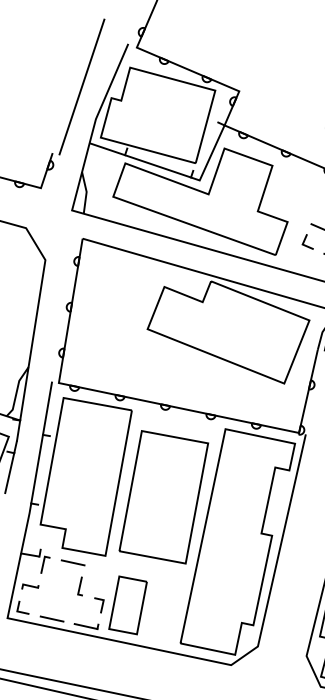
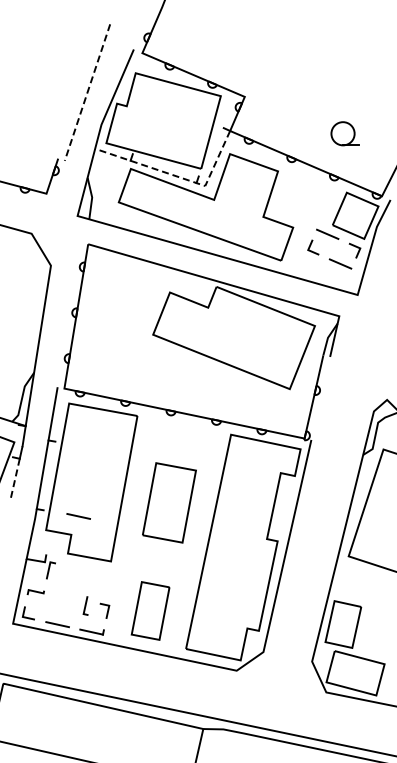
line: (81, 86) -> (87, 92), solid -> dashed
line: (172, 171) -> (178, 177), solid -> dashed
line: (9, 473) -> (15, 479), solid -> dashed
part: (163, 496) -> (169, 502), size x0.6
line: (72, 562) -> (78, 516), moved
line: (79, 585) -> (85, 605), moved
part: (127, 604) -> (150, 610), moved

